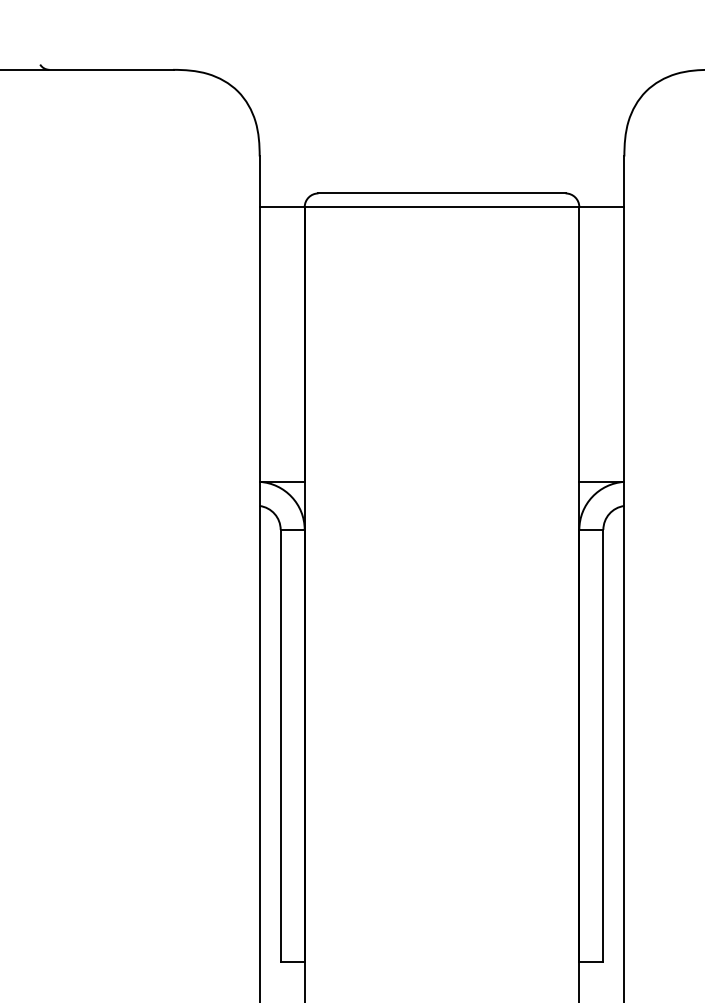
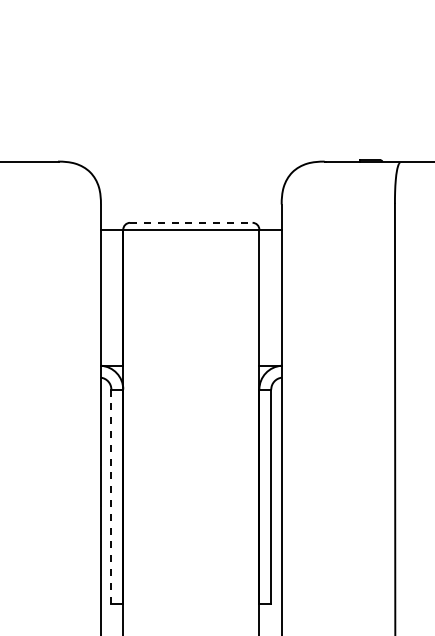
line: (442, 192) -> (191, 222), solid -> dashed
line: (280, 747) -> (111, 497), solid -> dashed

